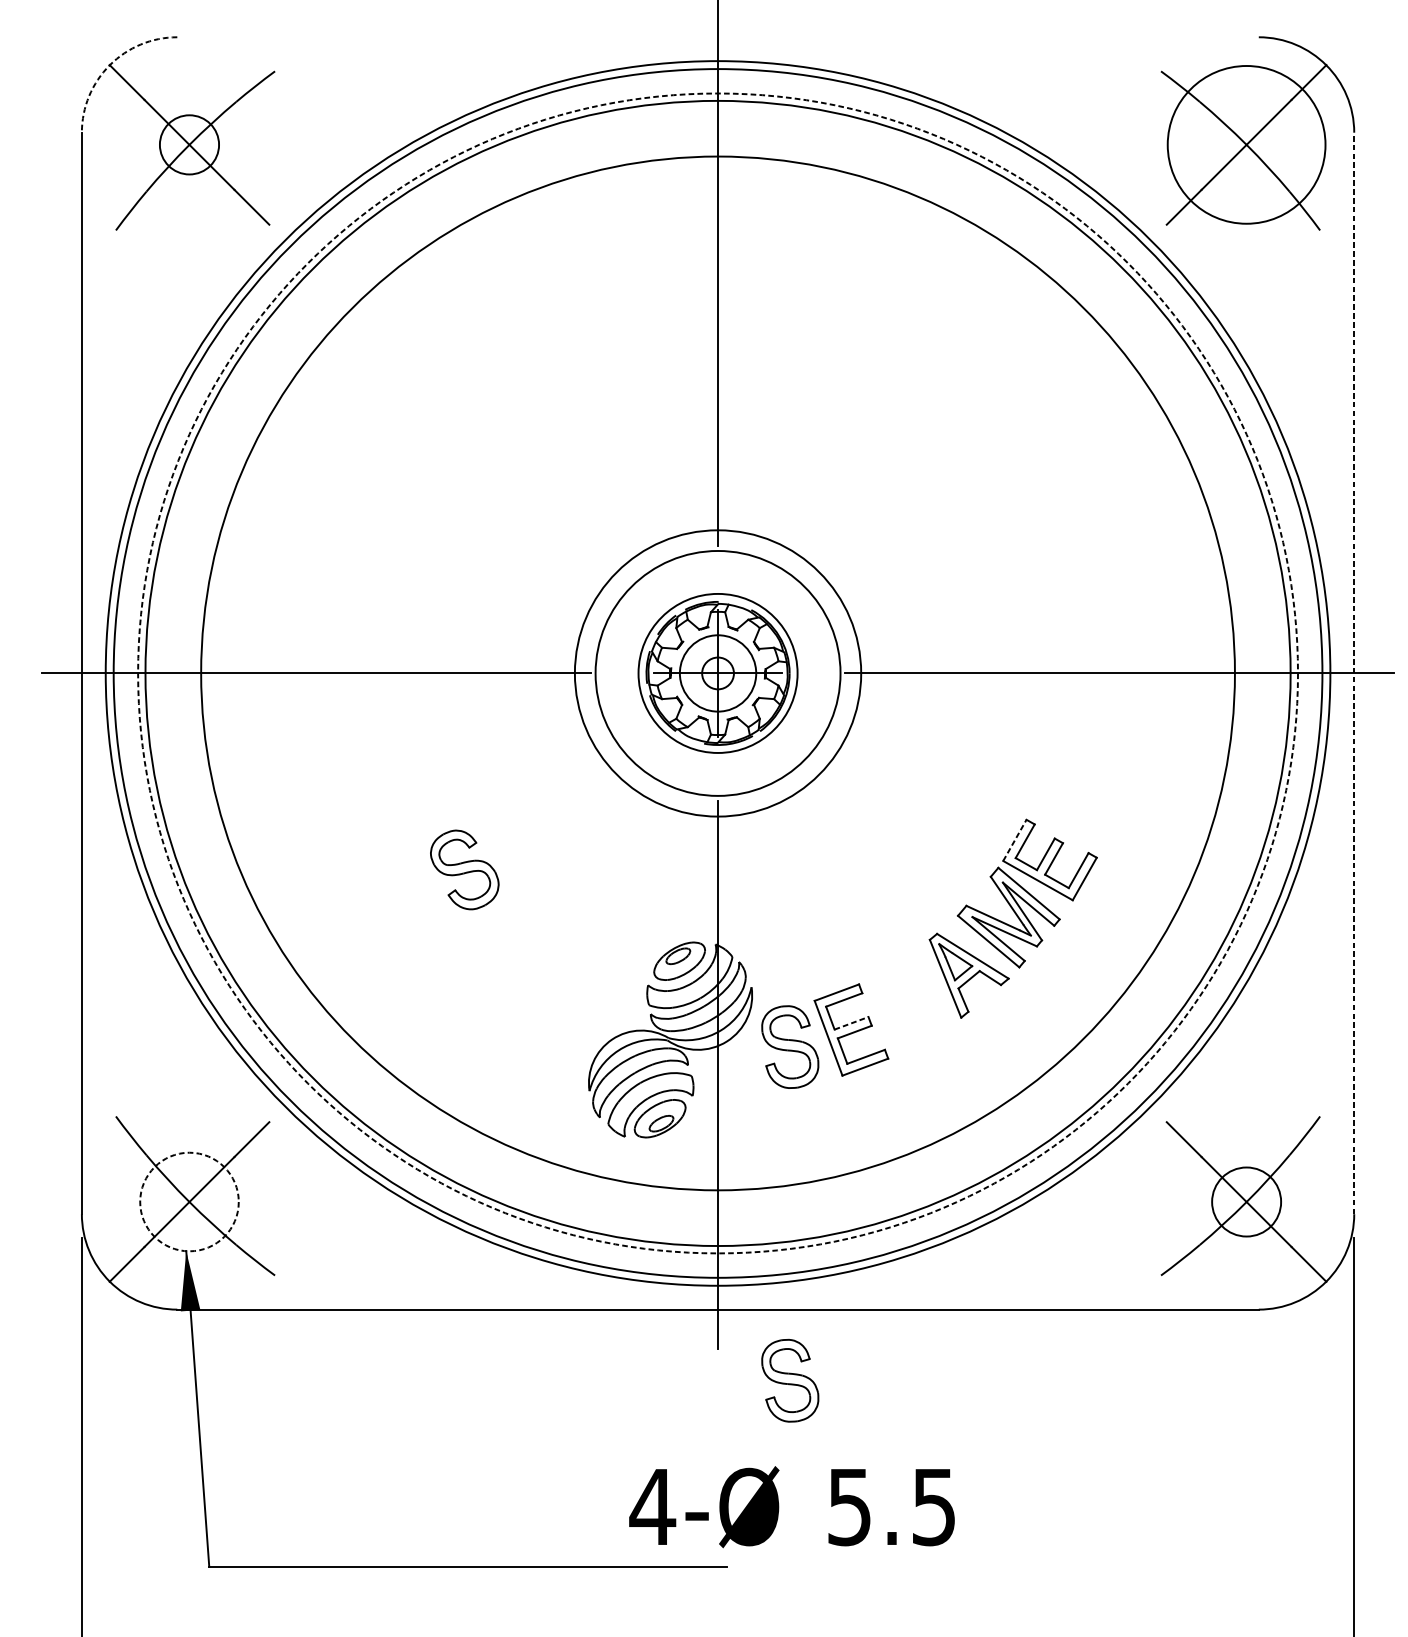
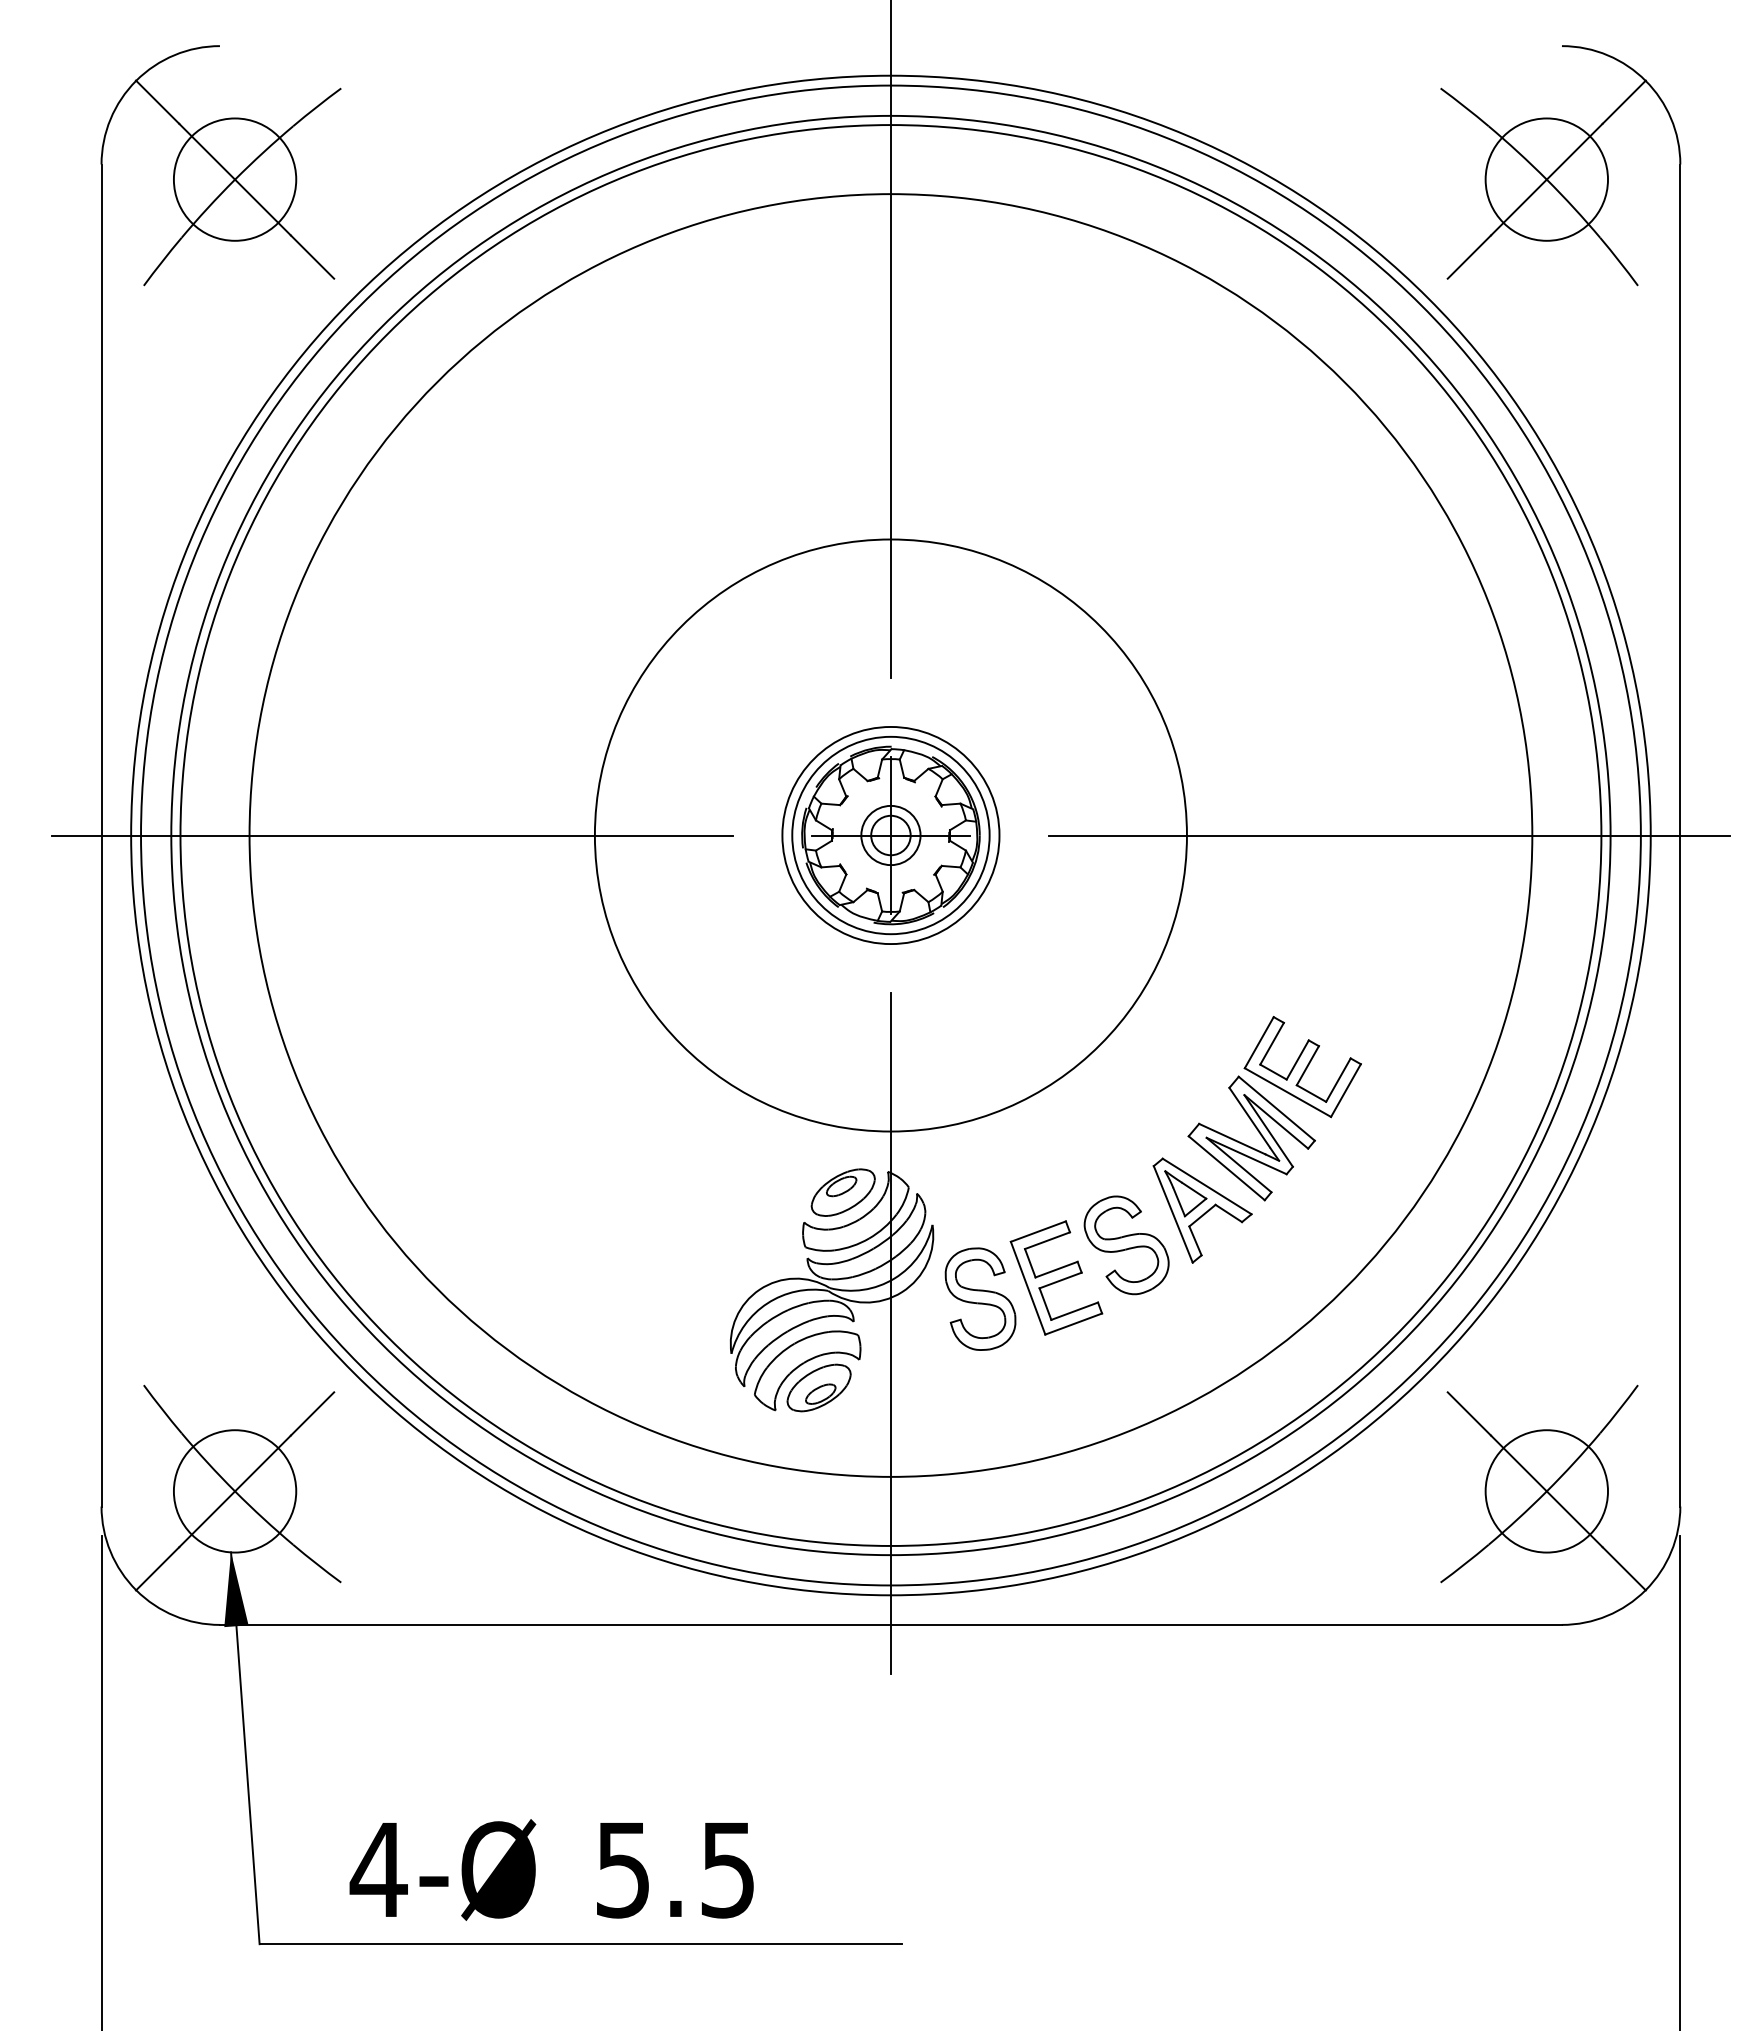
arc: (110, 64) -> (136, 80), dashed -> solid
circle: (189, 144) -> (234, 179), size x1.67
circle: (1246, 144) -> (1546, 179), size x0.62
circle: (717, 673) -> (890, 835), dashed -> solid
circle: (717, 673) -> (890, 835), size x0.62
circle: (717, 673) -> (890, 835), size x0.71
circle: (717, 673) -> (890, 835), size x1.67
line: (1354, 673) -> (1680, 835), dashed -> solid
line: (1015, 840) -> (1259, 1042), dashed -> solid
part: (464, 870) -> (1126, 1245), moved
line: (852, 1023) -> (1057, 1269), dashed -> solid
circle: (189, 1202) -> (234, 1491), dashed -> solid
circle: (1246, 1202) -> (1546, 1491), size x1.43
part: (790, 1380) -> (980, 1712), removed
text: (791, 1506) -> (551, 1869), moved

